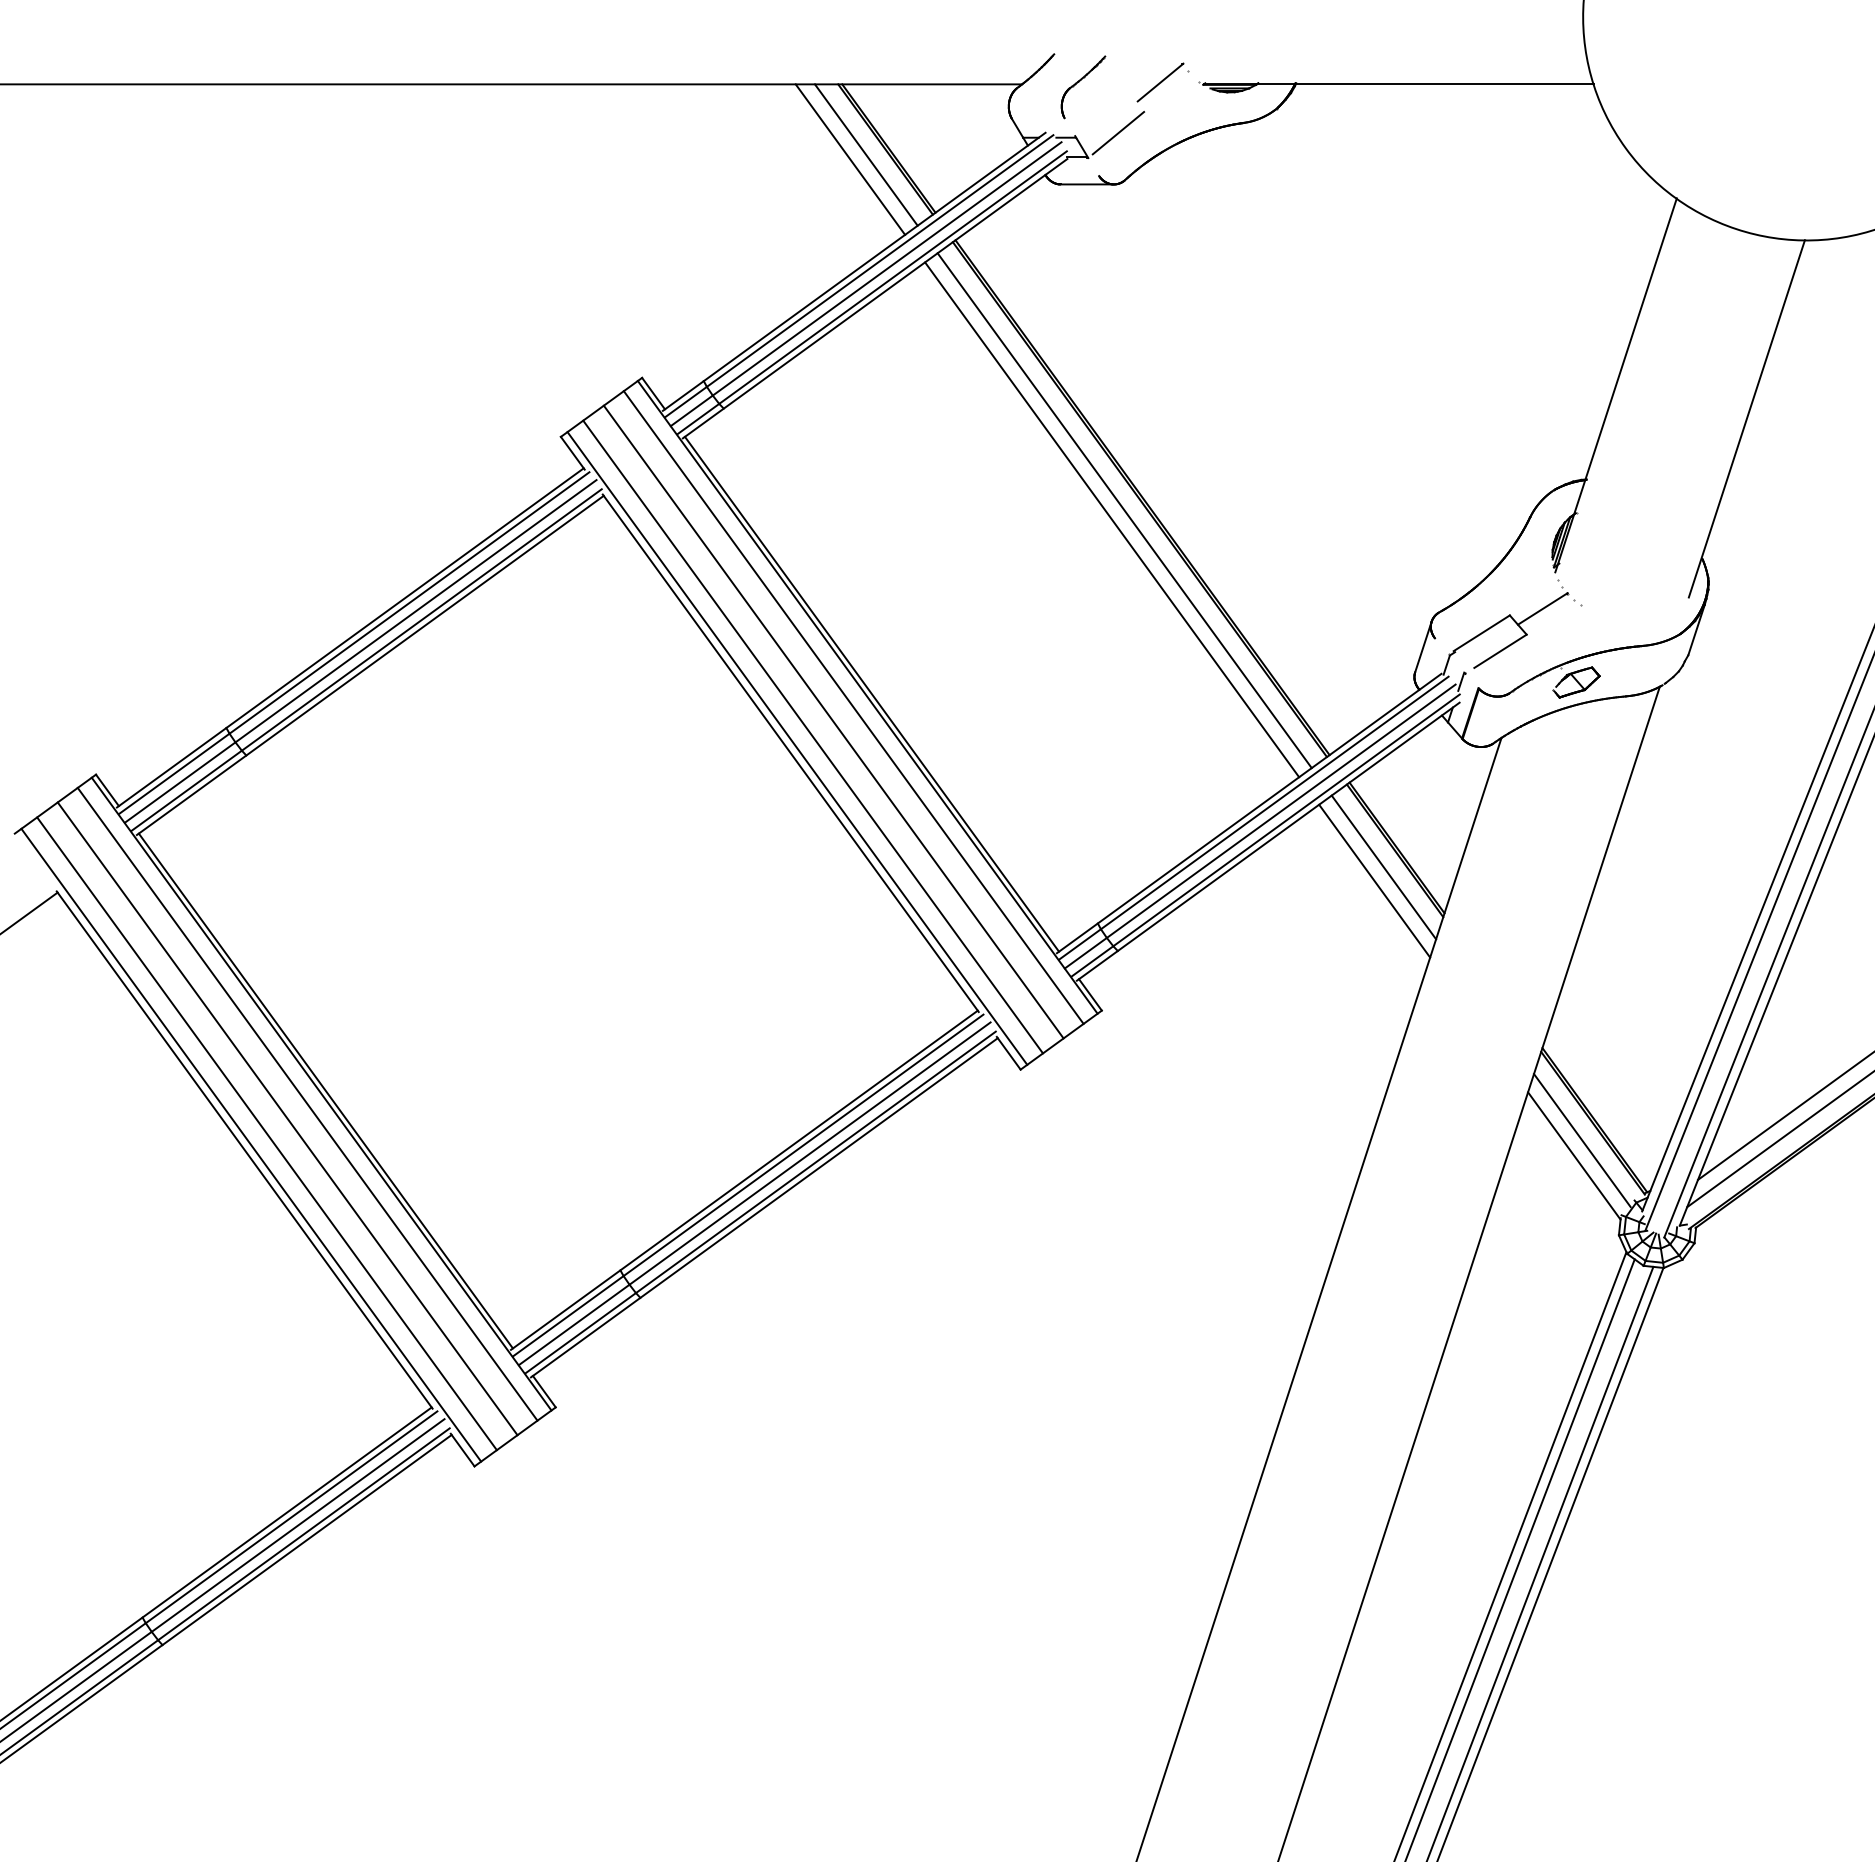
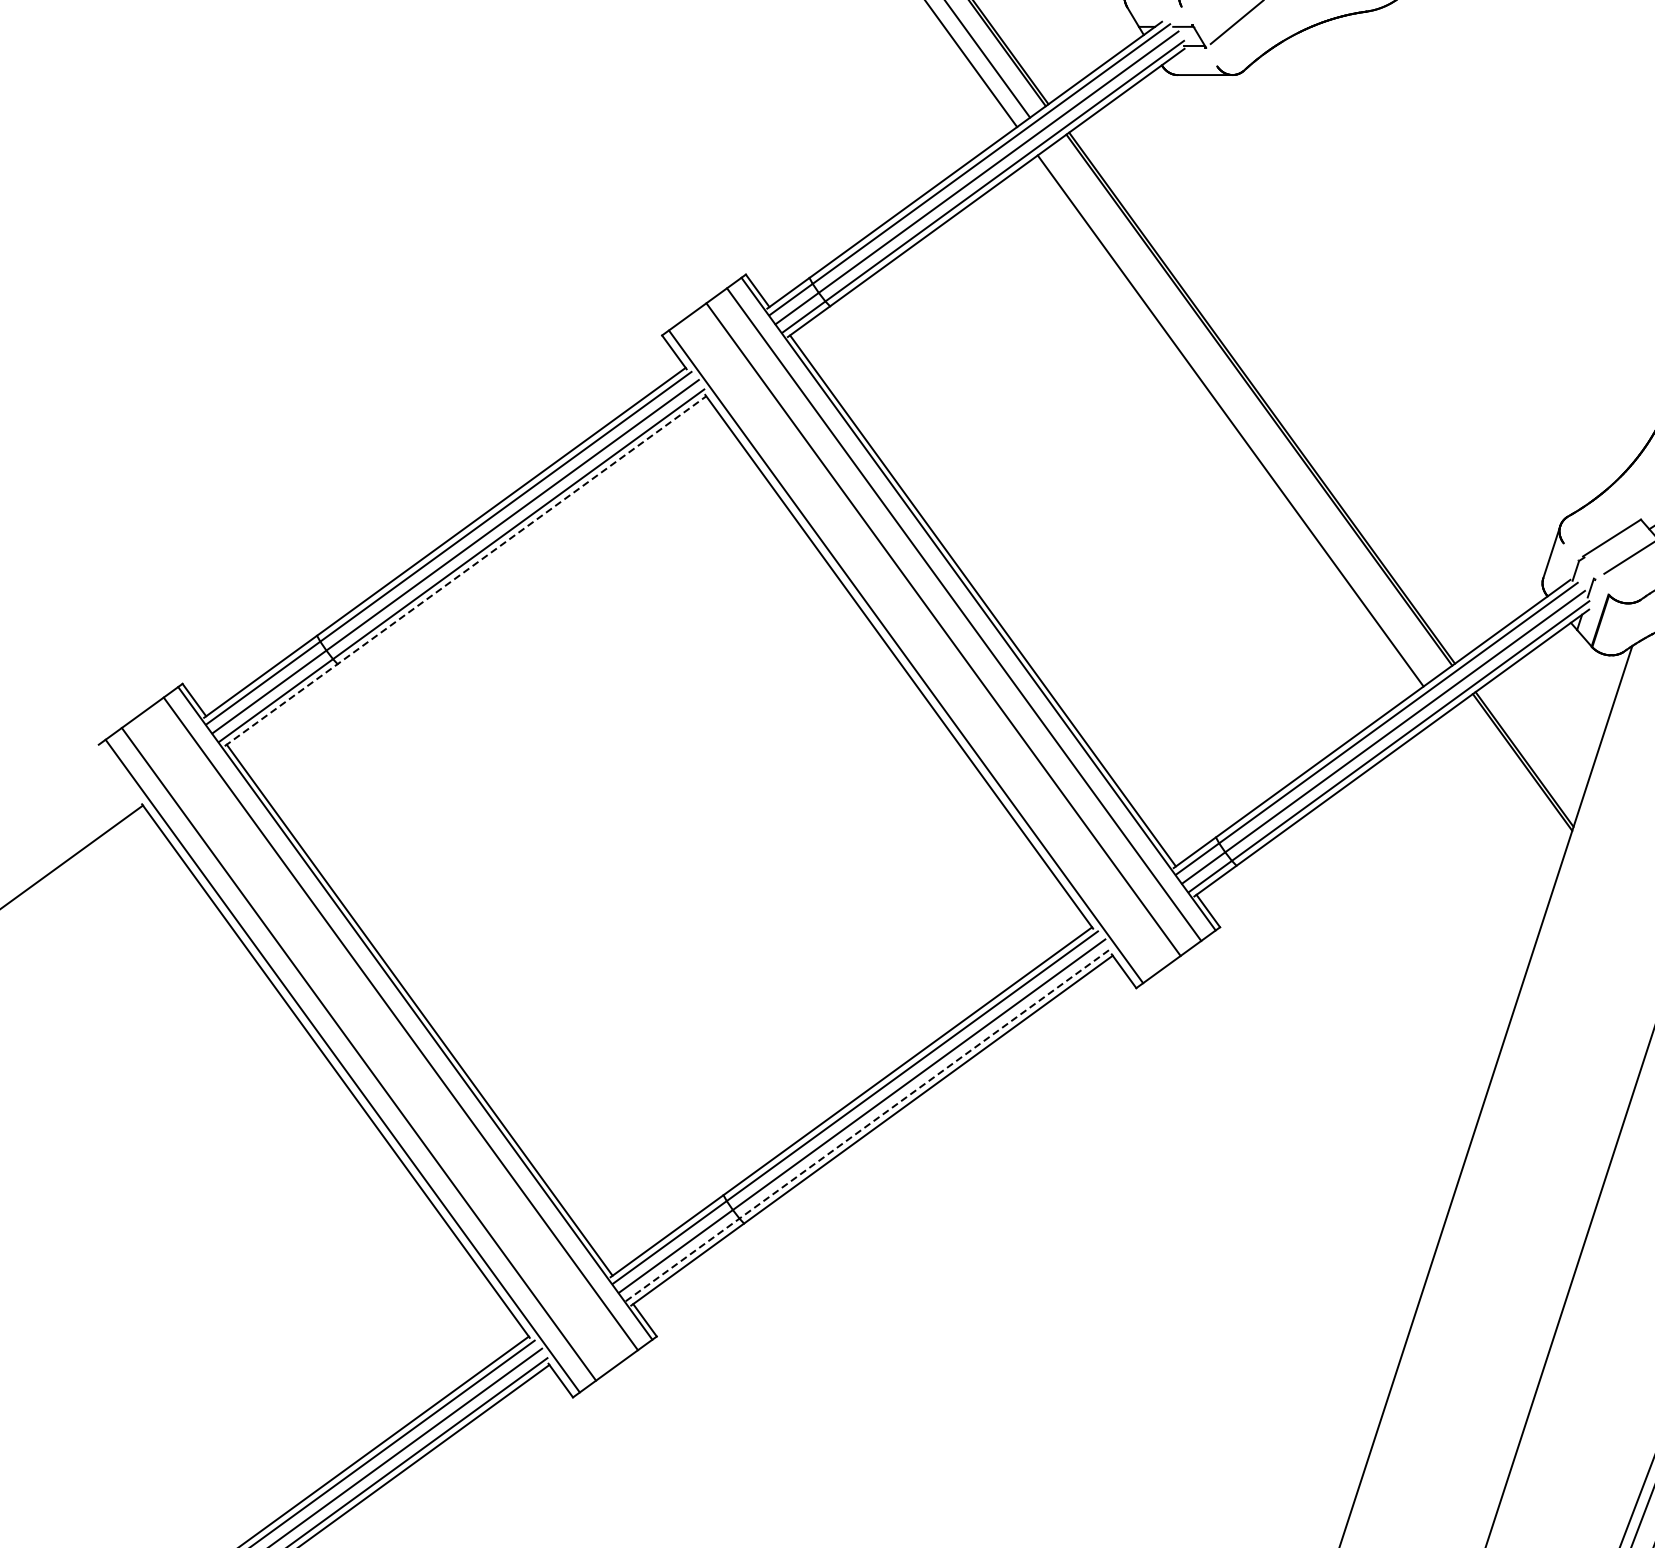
line: (1124, 510) -> (1243, 411), removed
line: (370, 665) -> (465, 571), solid -> dashed
line: (812, 736) -> (921, 644), removed
line: (1383, 867) -> (1510, 779), removed
line: (1374, 880) -> (1501, 793), removed
line: (287, 1118) -> (380, 1038), removed
line: (760, 1202) -> (867, 1125), solid -> dashed

